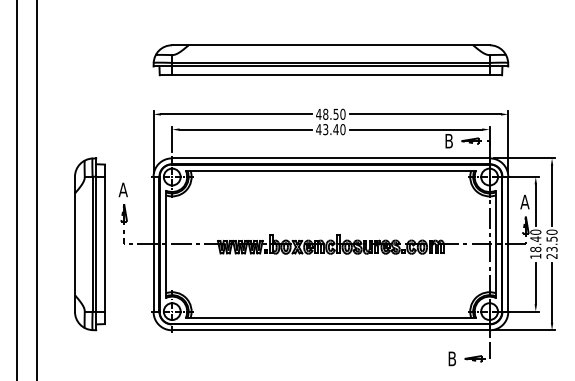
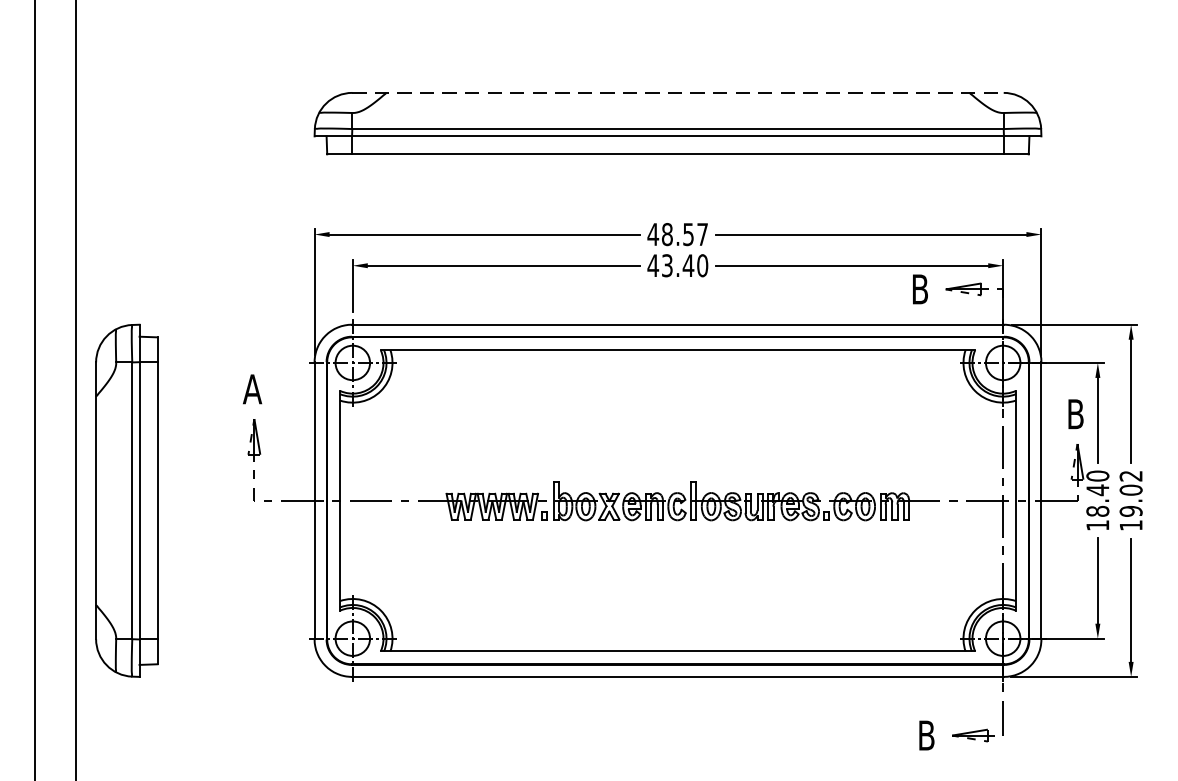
line: (330, 45) -> (677, 93), solid -> dashed
text: (342, 114) -> (701, 234), 48.50 -> 48.57
text: (524, 201) -> (1074, 413), A -> B
text: (551, 243) -> (1130, 499), 23.50 -> 19.02
part: (89, 244) -> (125, 501), moved

